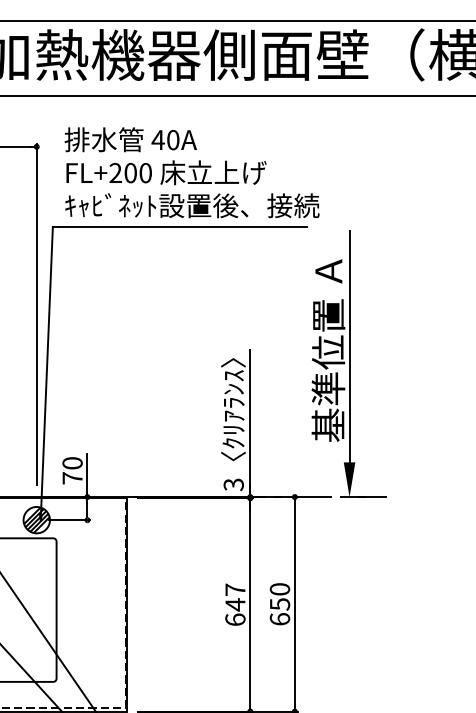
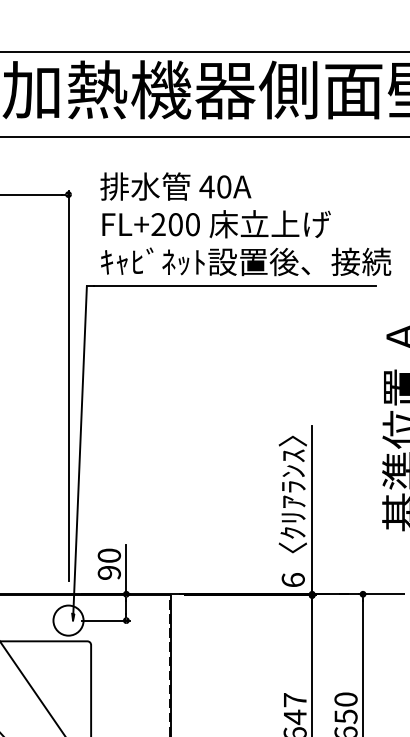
text: (72, 478) -> (109, 573), 70 -> 90
text: (233, 484) -> (292, 579), 3 -> 6
hatch: (36, 520) -> (68, 621), removed

